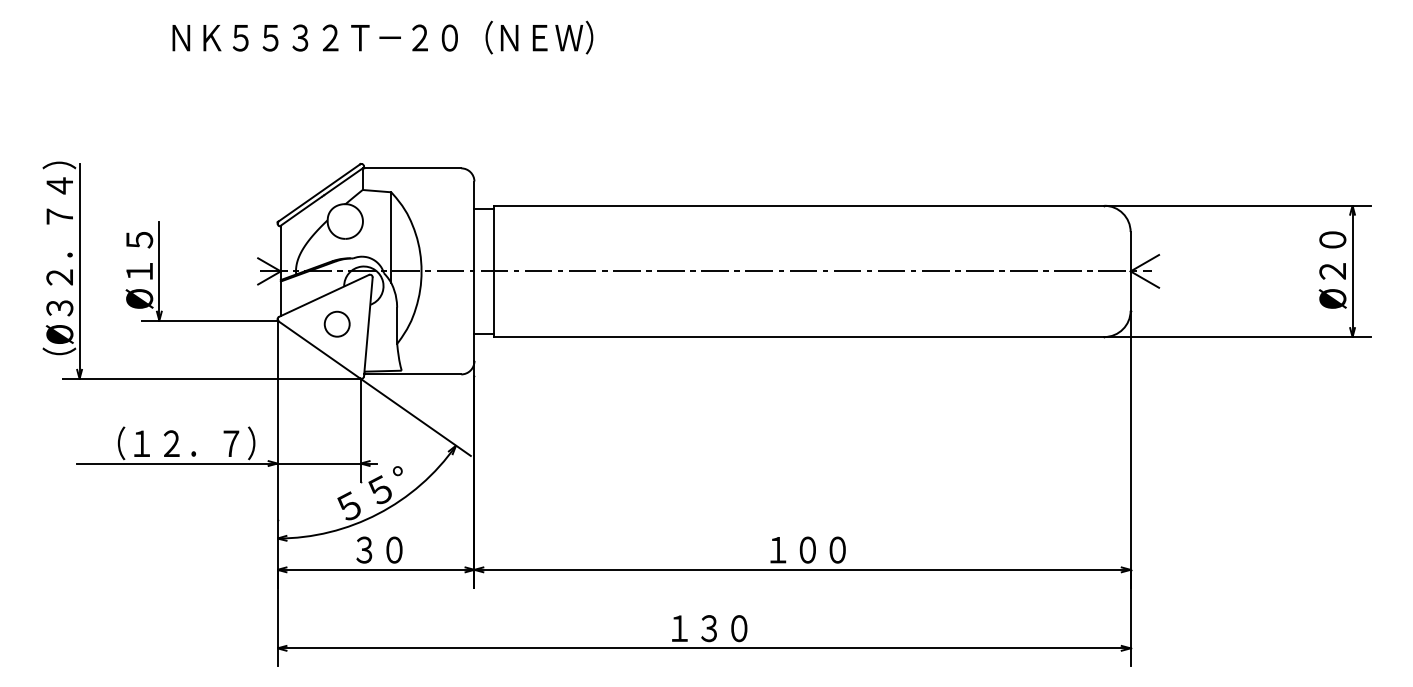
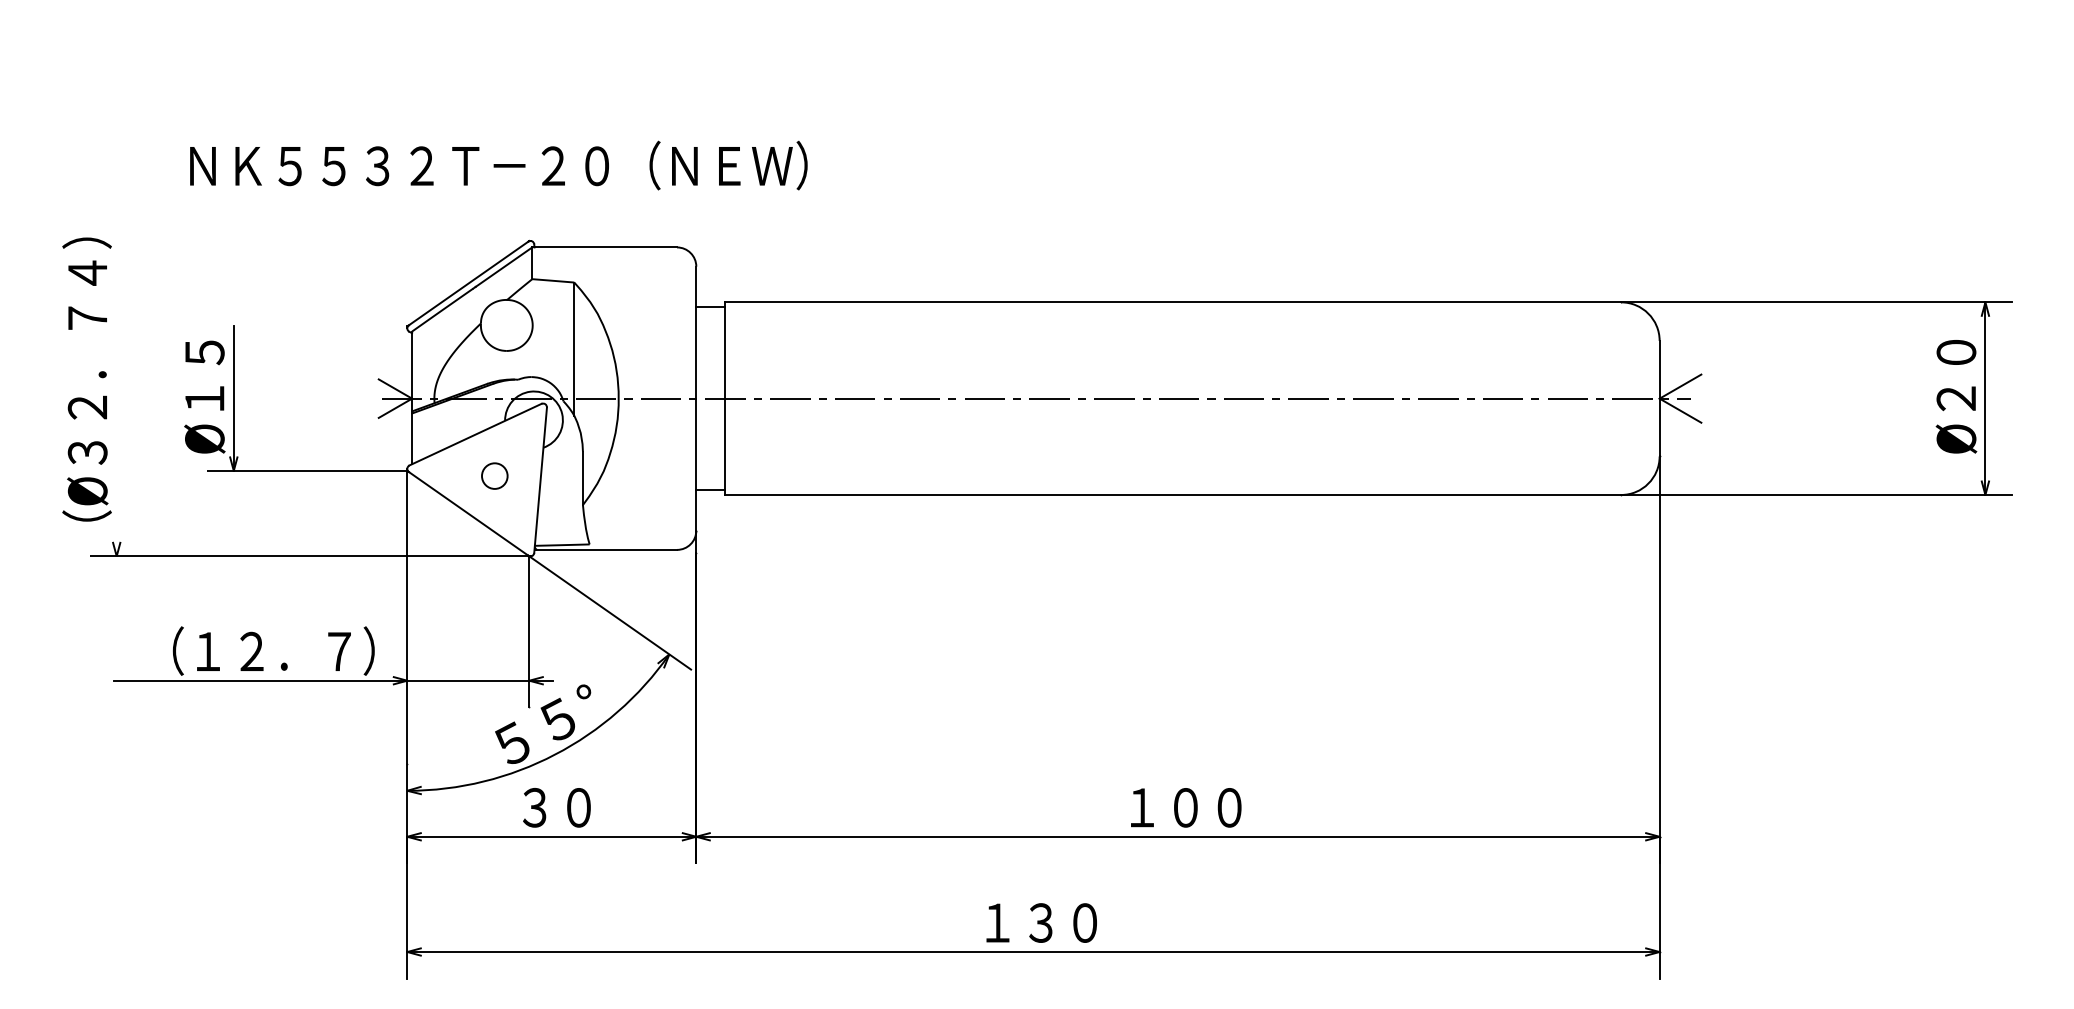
text: (382, 37) -> (498, 165), moved
line: (79, 270) -> (116, 397), removed
circle: (336, 323) -> (493, 475), size x0.7

